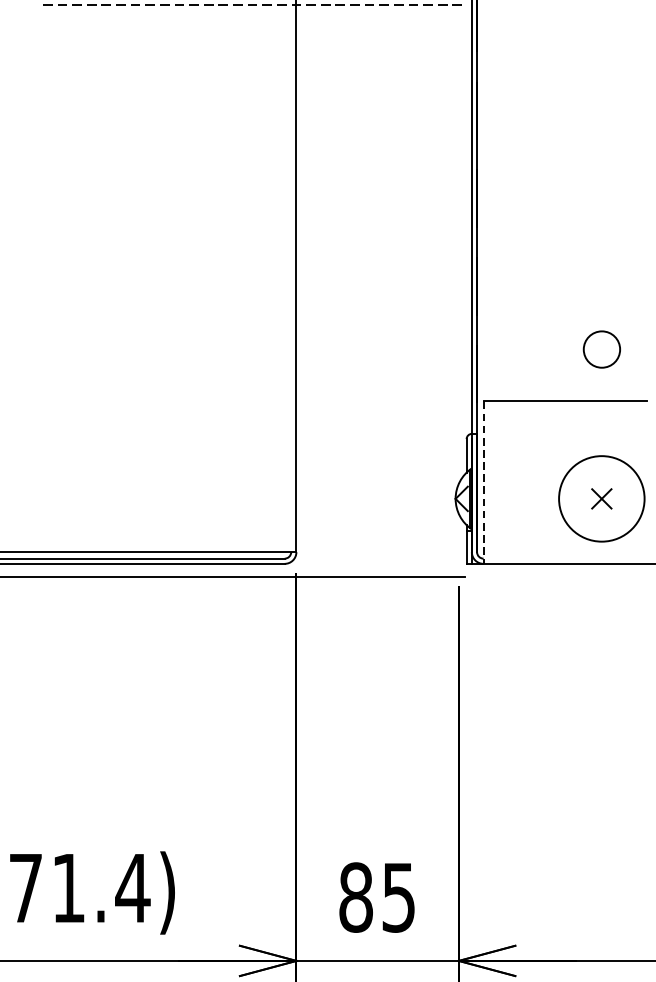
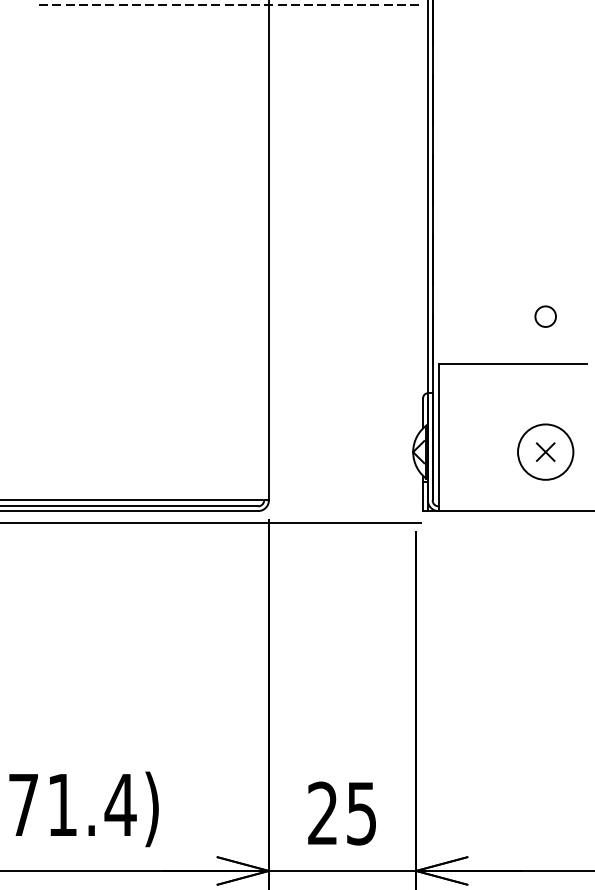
circle: (601, 349) -> (545, 316), size x0.62
line: (483, 482) -> (438, 437), dashed -> solid
circle: (601, 498) -> (545, 451), size x0.71
text: (355, 897) -> (322, 813), 85 -> 25

